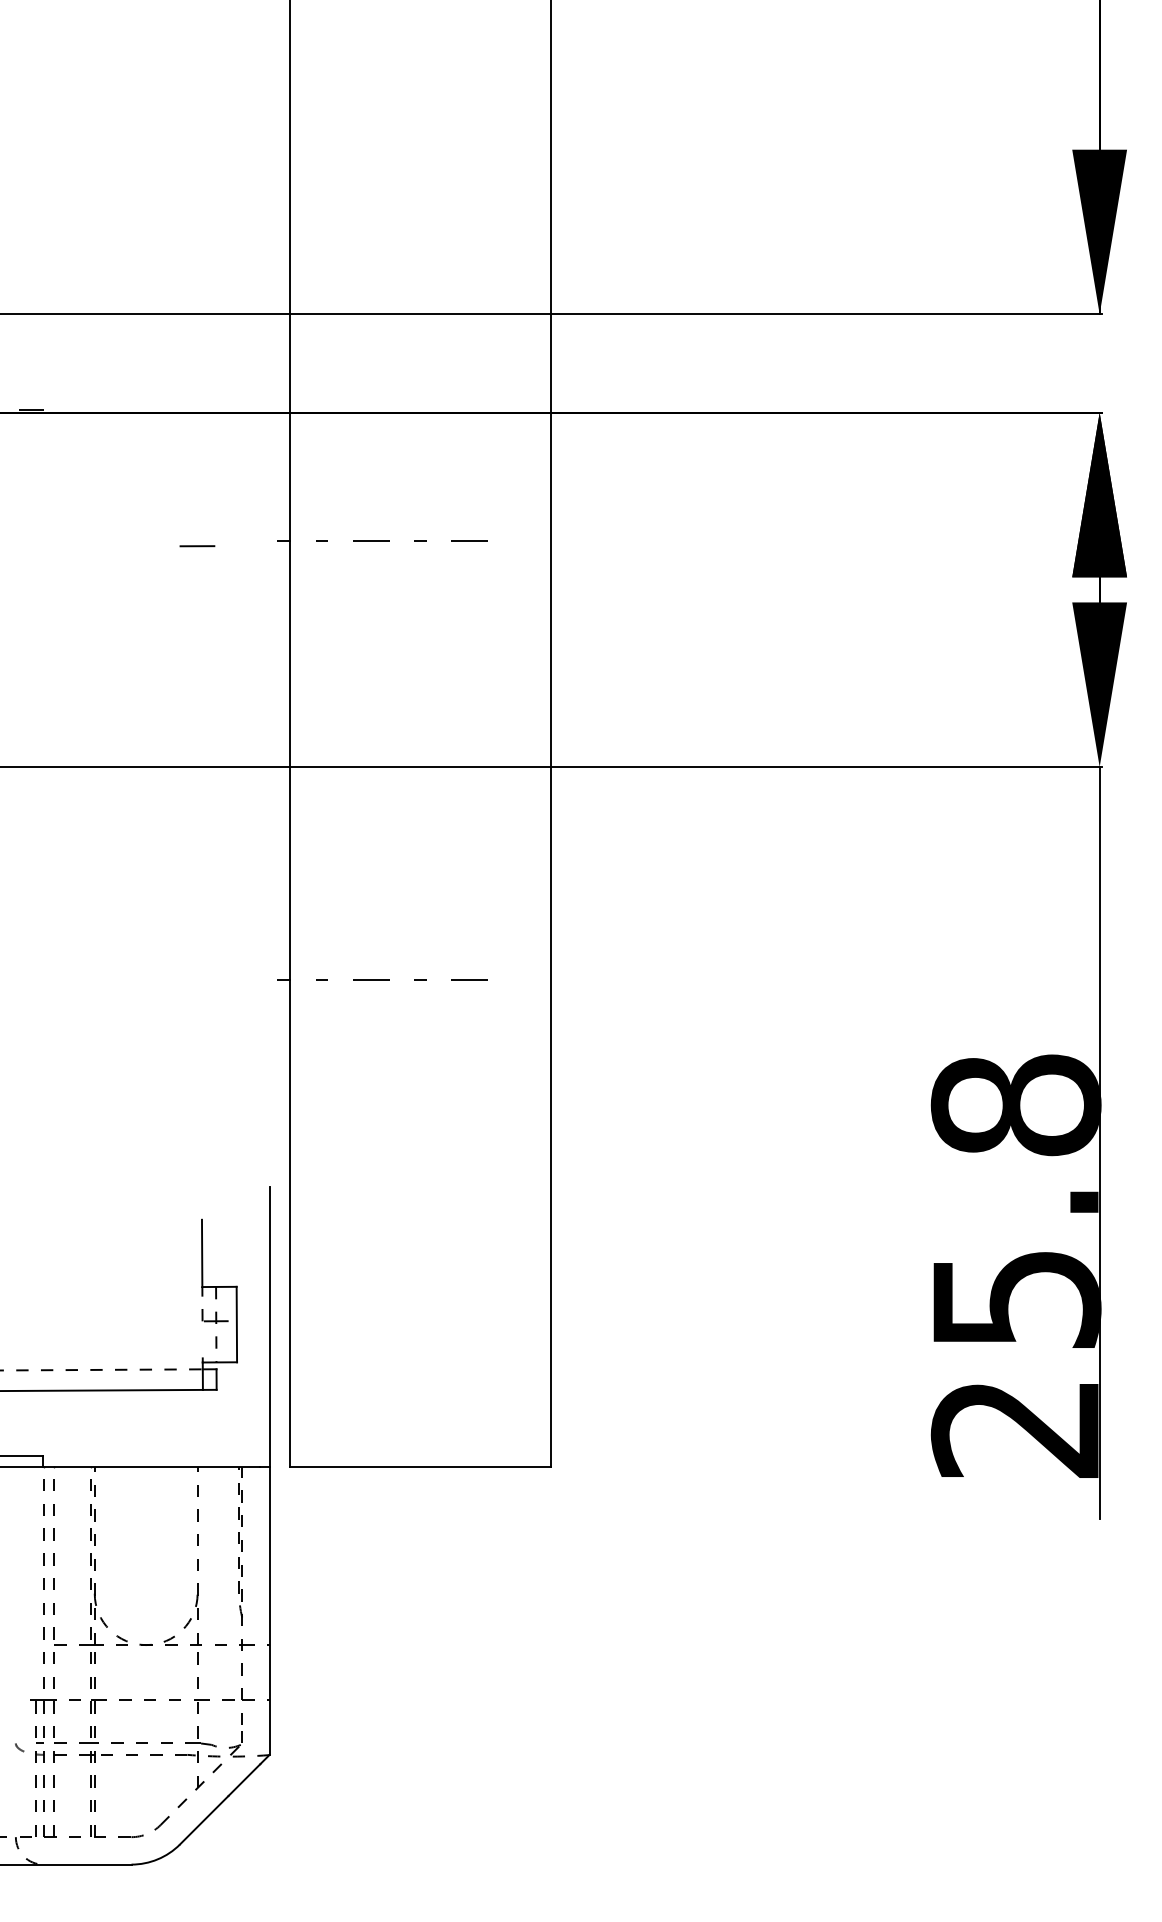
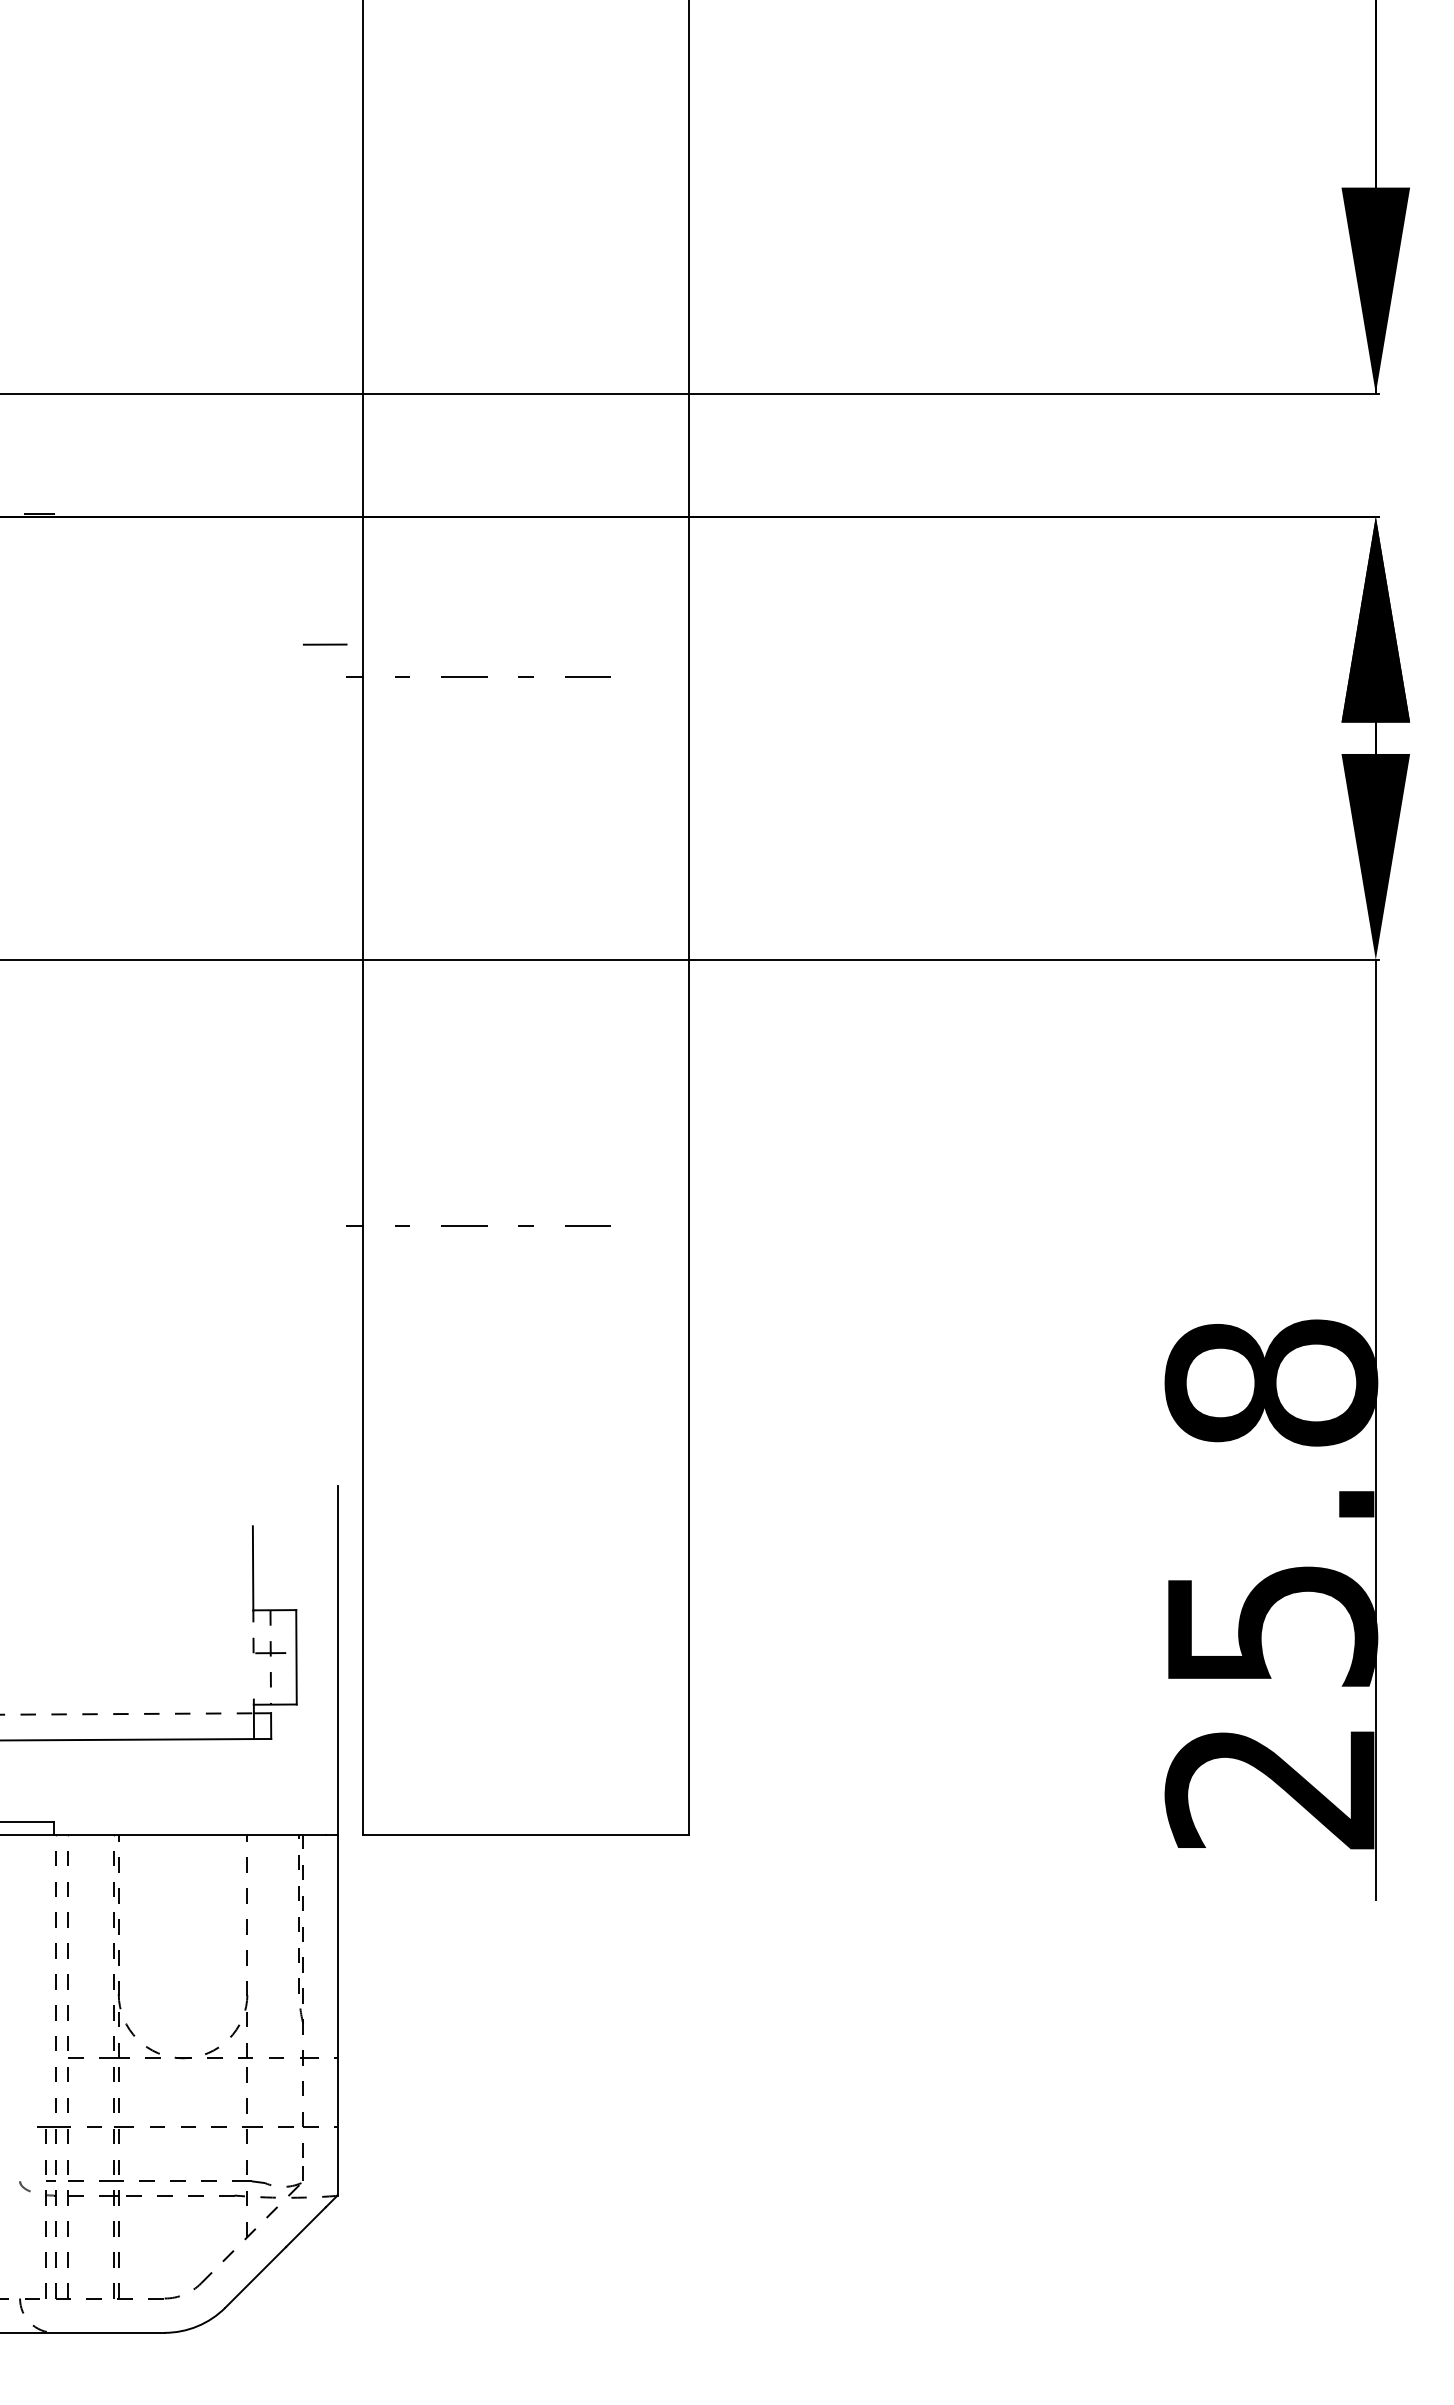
line: (197, 546) -> (325, 644), moved

